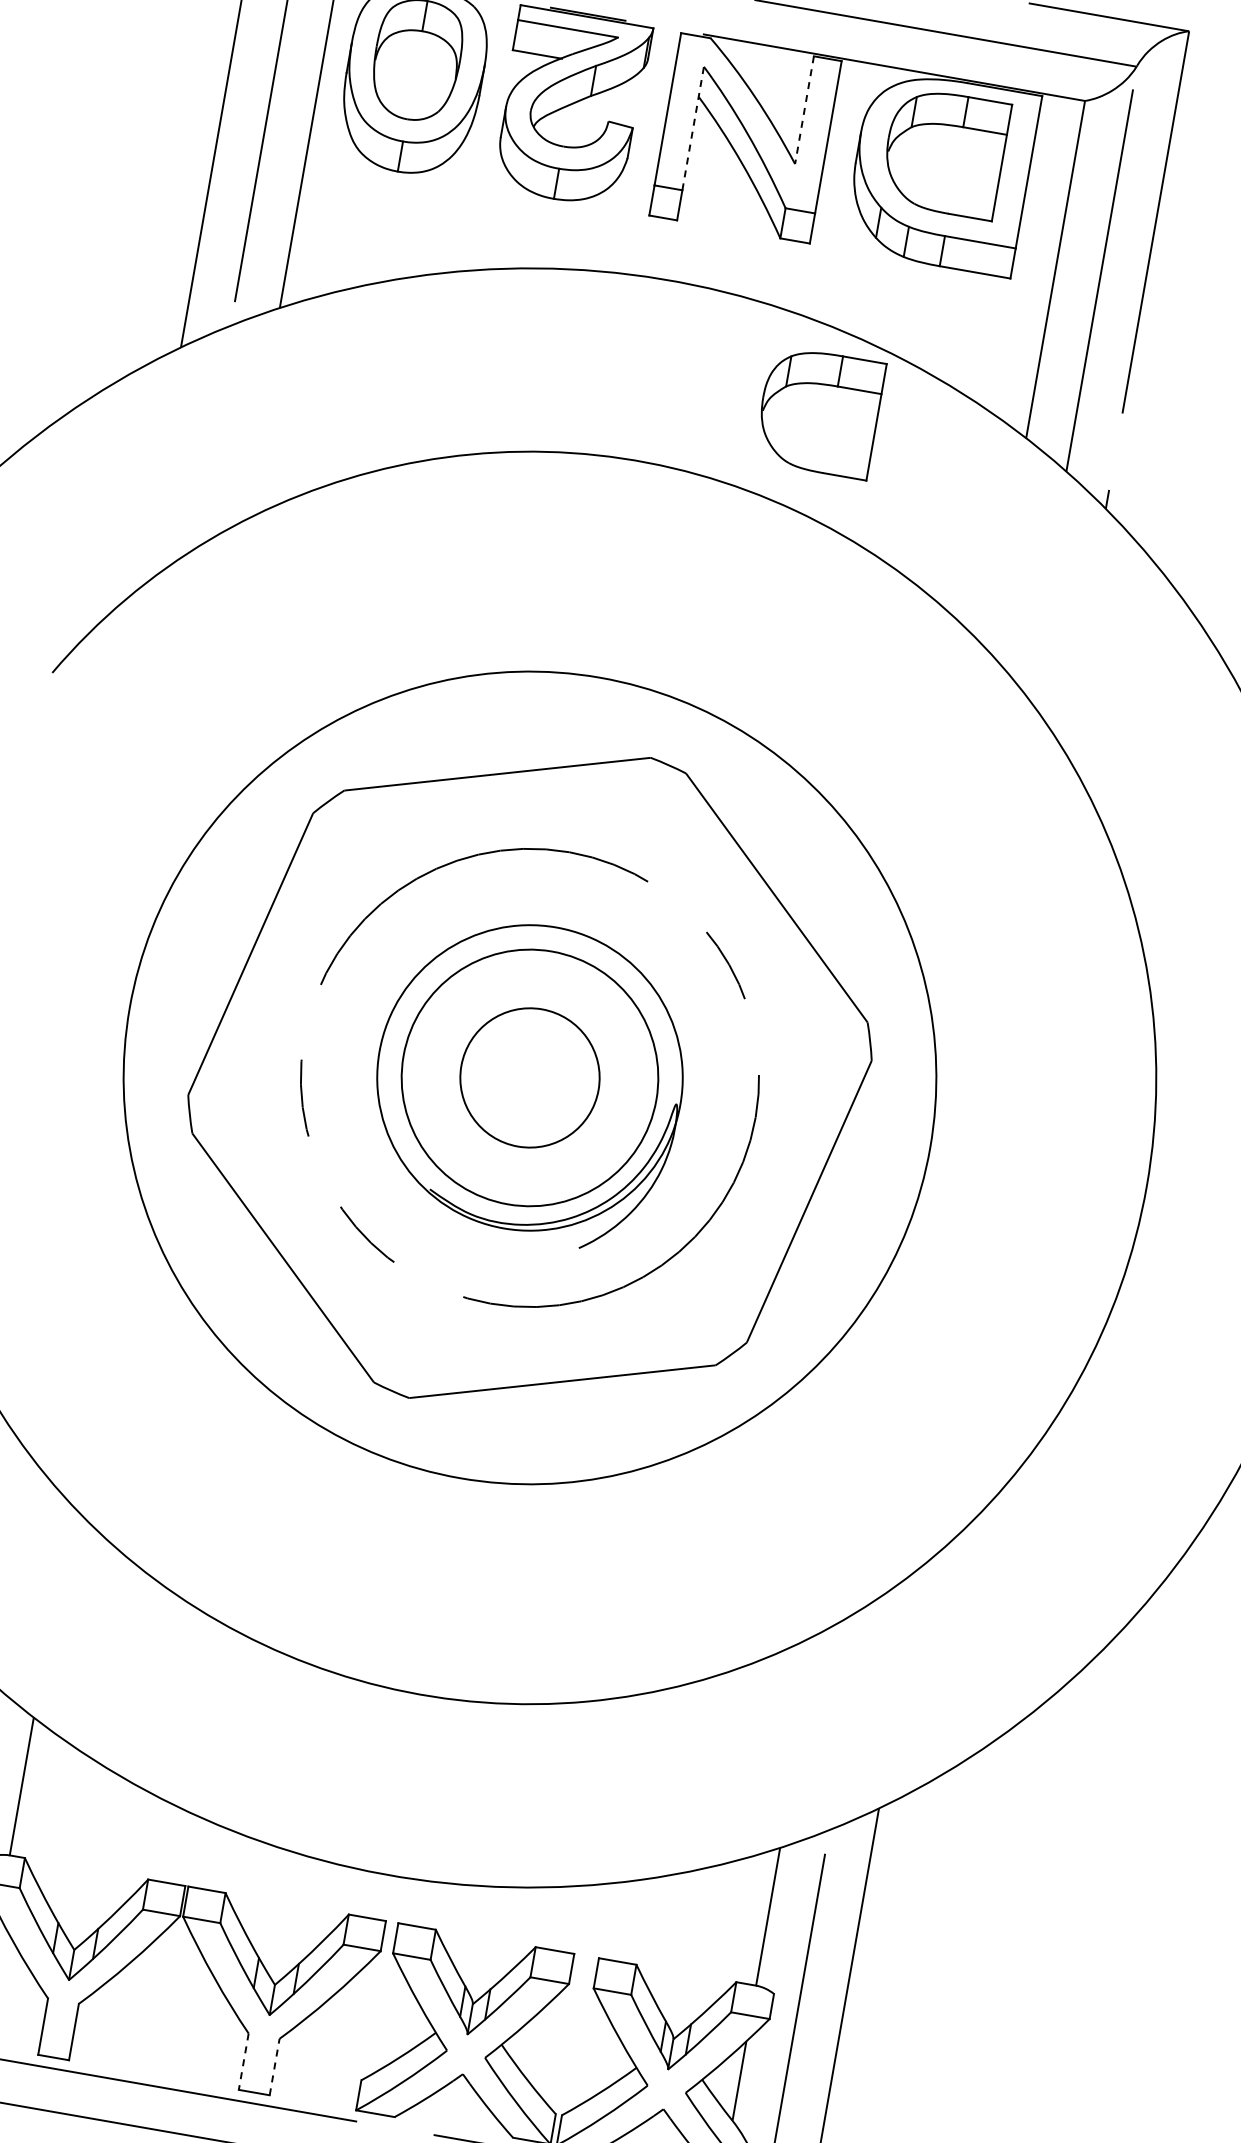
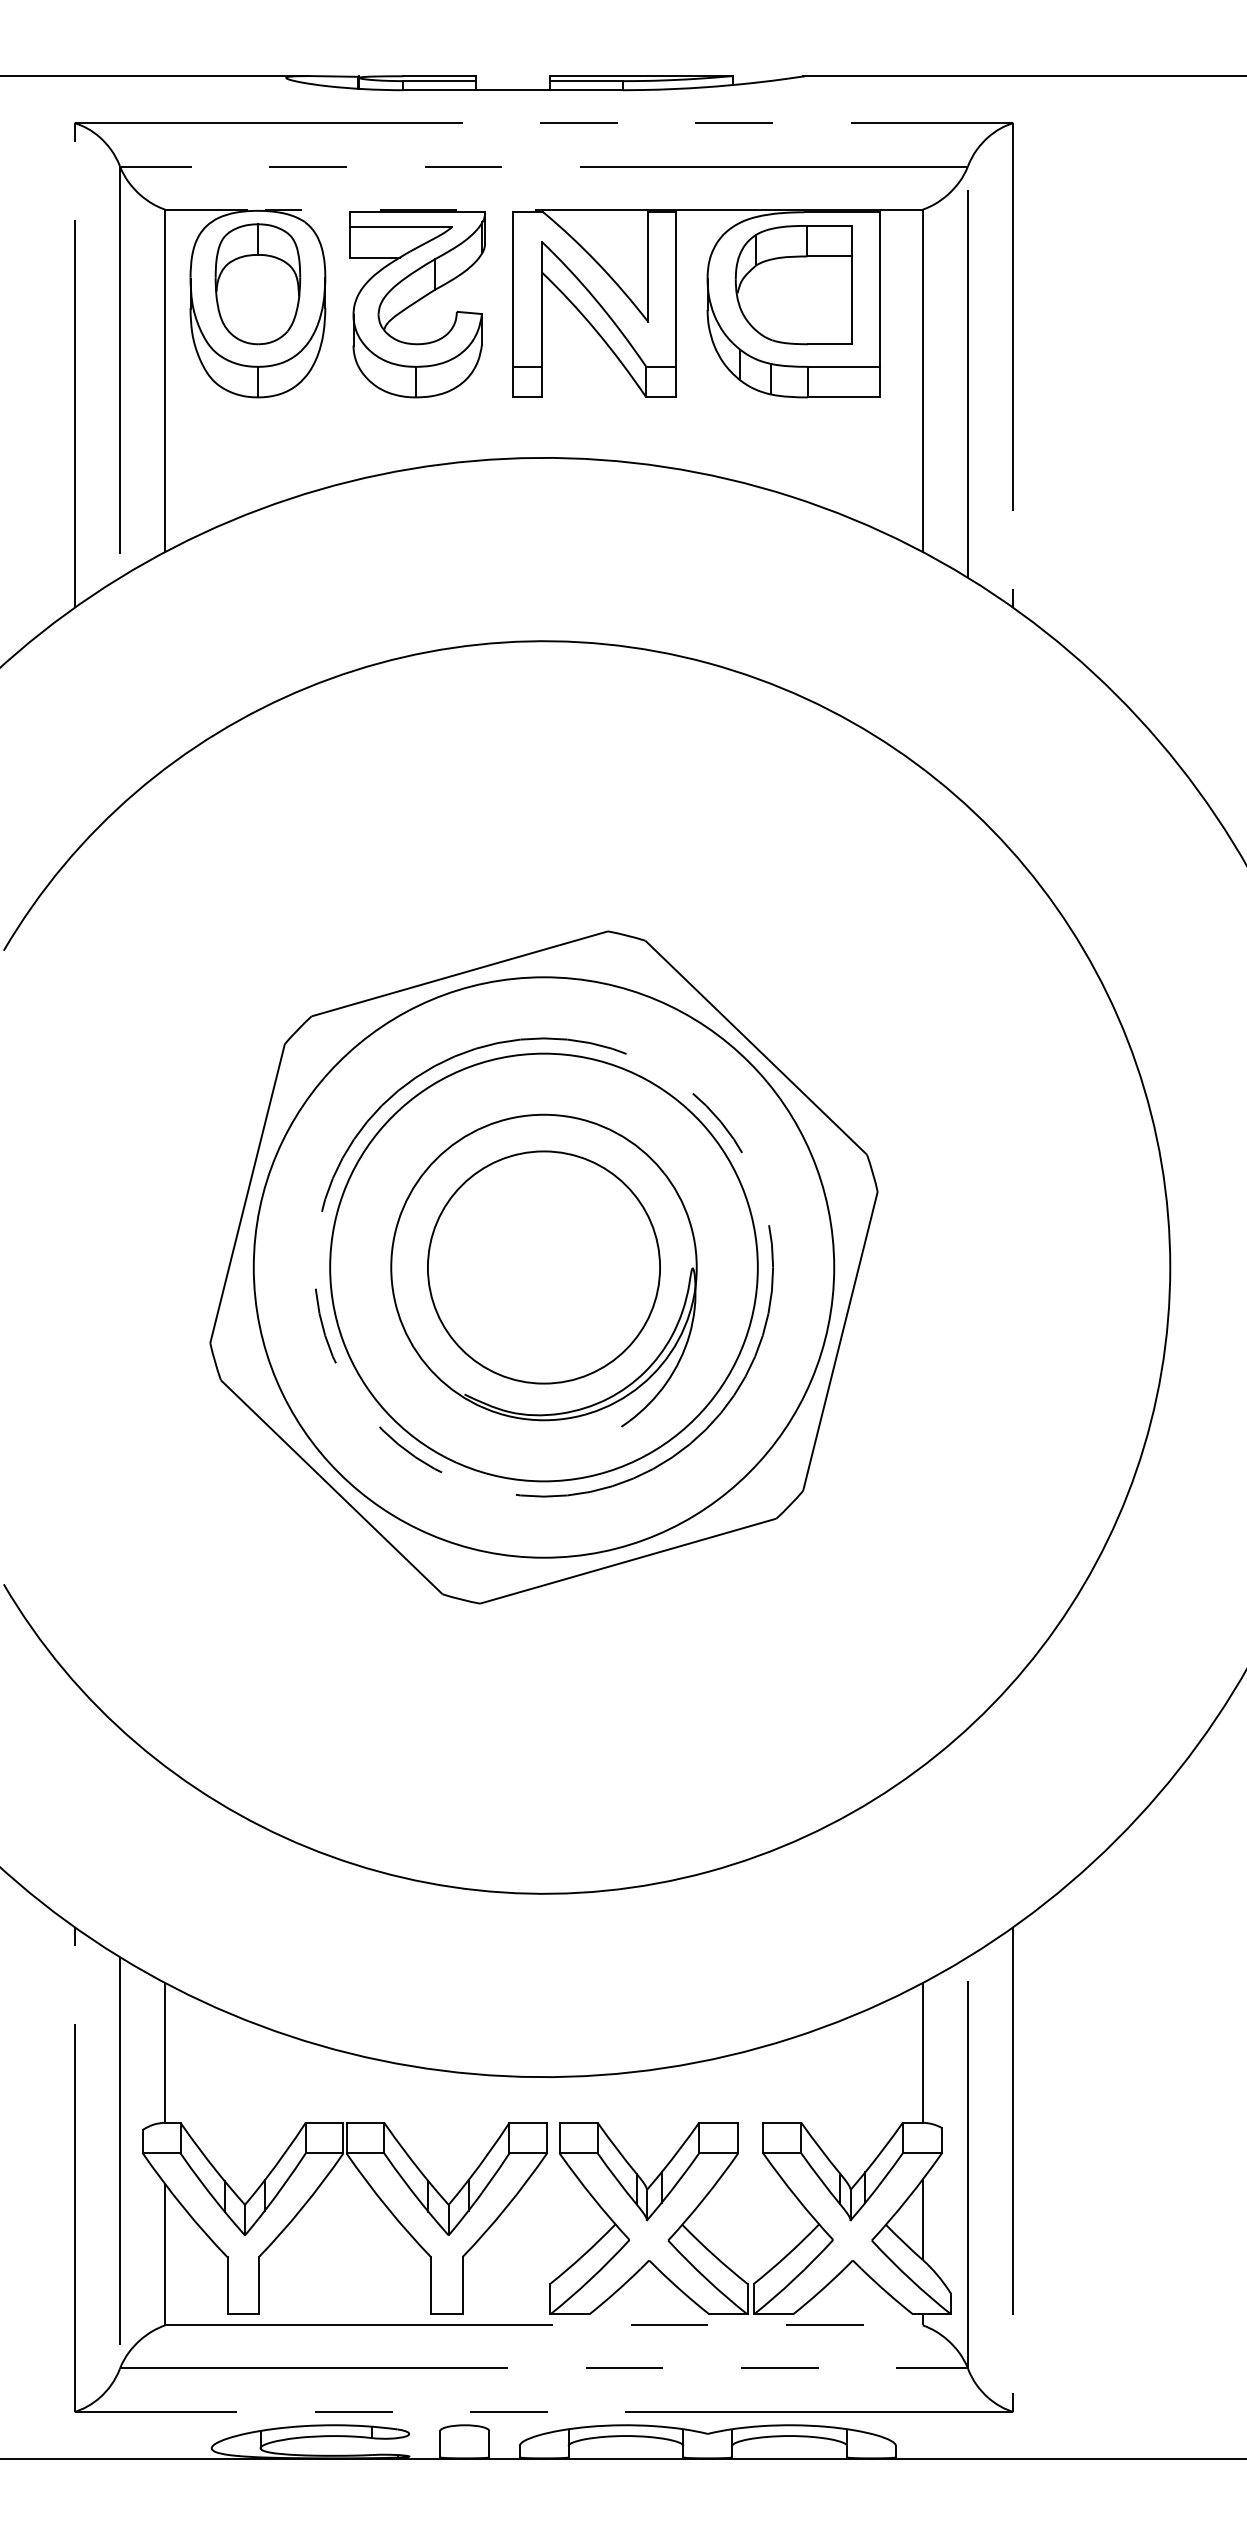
line: (805, 109) -> (648, 266), dashed -> solid
line: (693, 128) -> (541, 304), dashed -> solid
part: (819, 412) -> (714, 562), removed
circle: (529, 1077) -> (543, 1267), size x0.71
circle: (529, 1077) -> (543, 1267), size x1.67
circle: (529, 1077) -> (543, 1267), size x1.67
line: (244, 2061) -> (431, 2285), dashed -> solid
line: (274, 2066) -> (462, 2285), dashed -> solid

